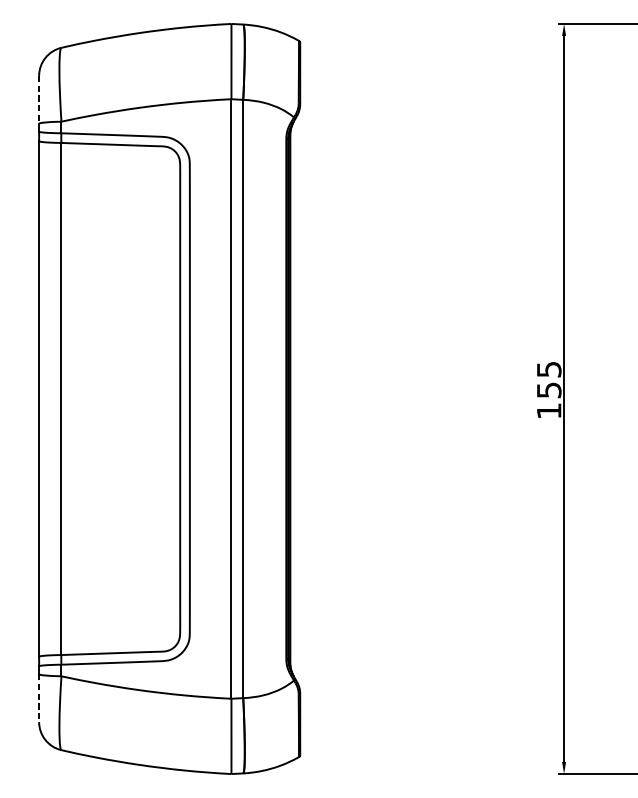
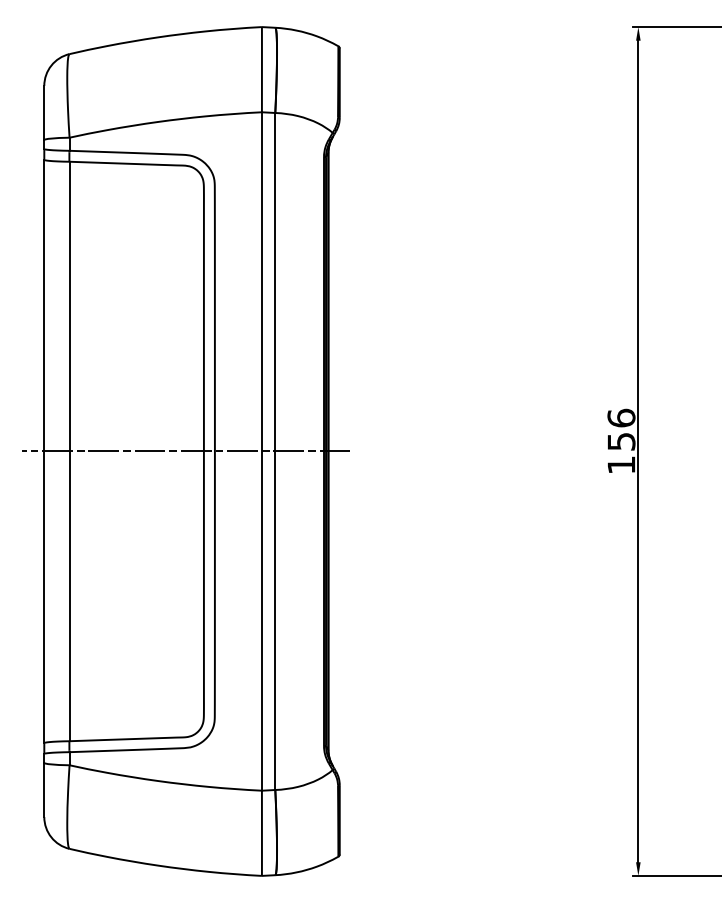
line: (39, 100) -> (44, 113), dashed -> solid
text: (549, 368) -> (621, 417), 155 -> 156
line: (163, 399) -> (185, 451), added
line: (39, 698) -> (44, 790), dashed -> solid

